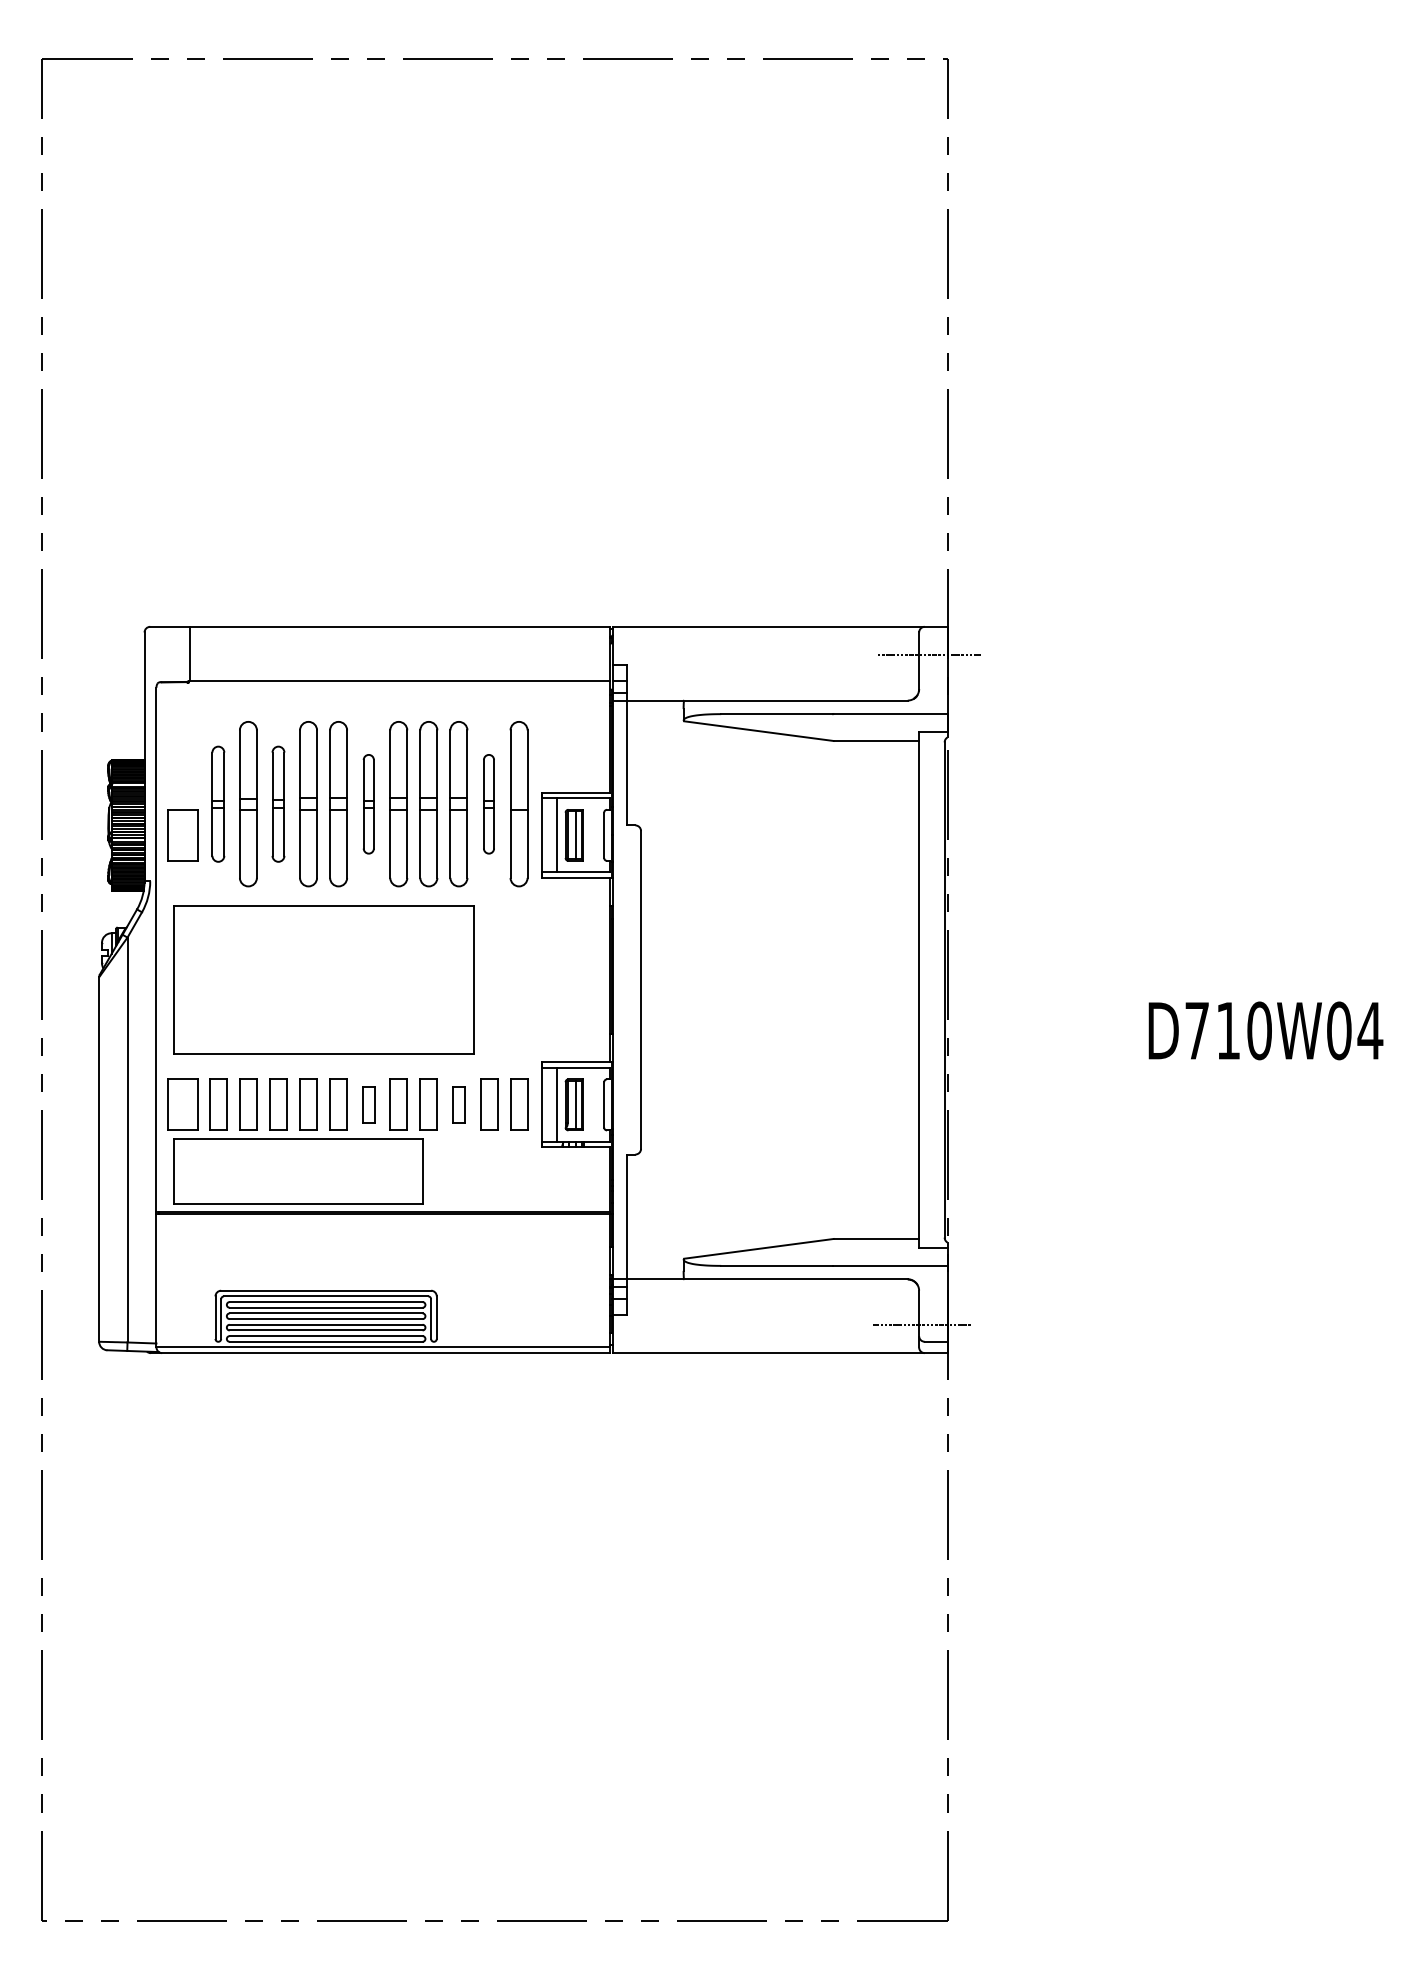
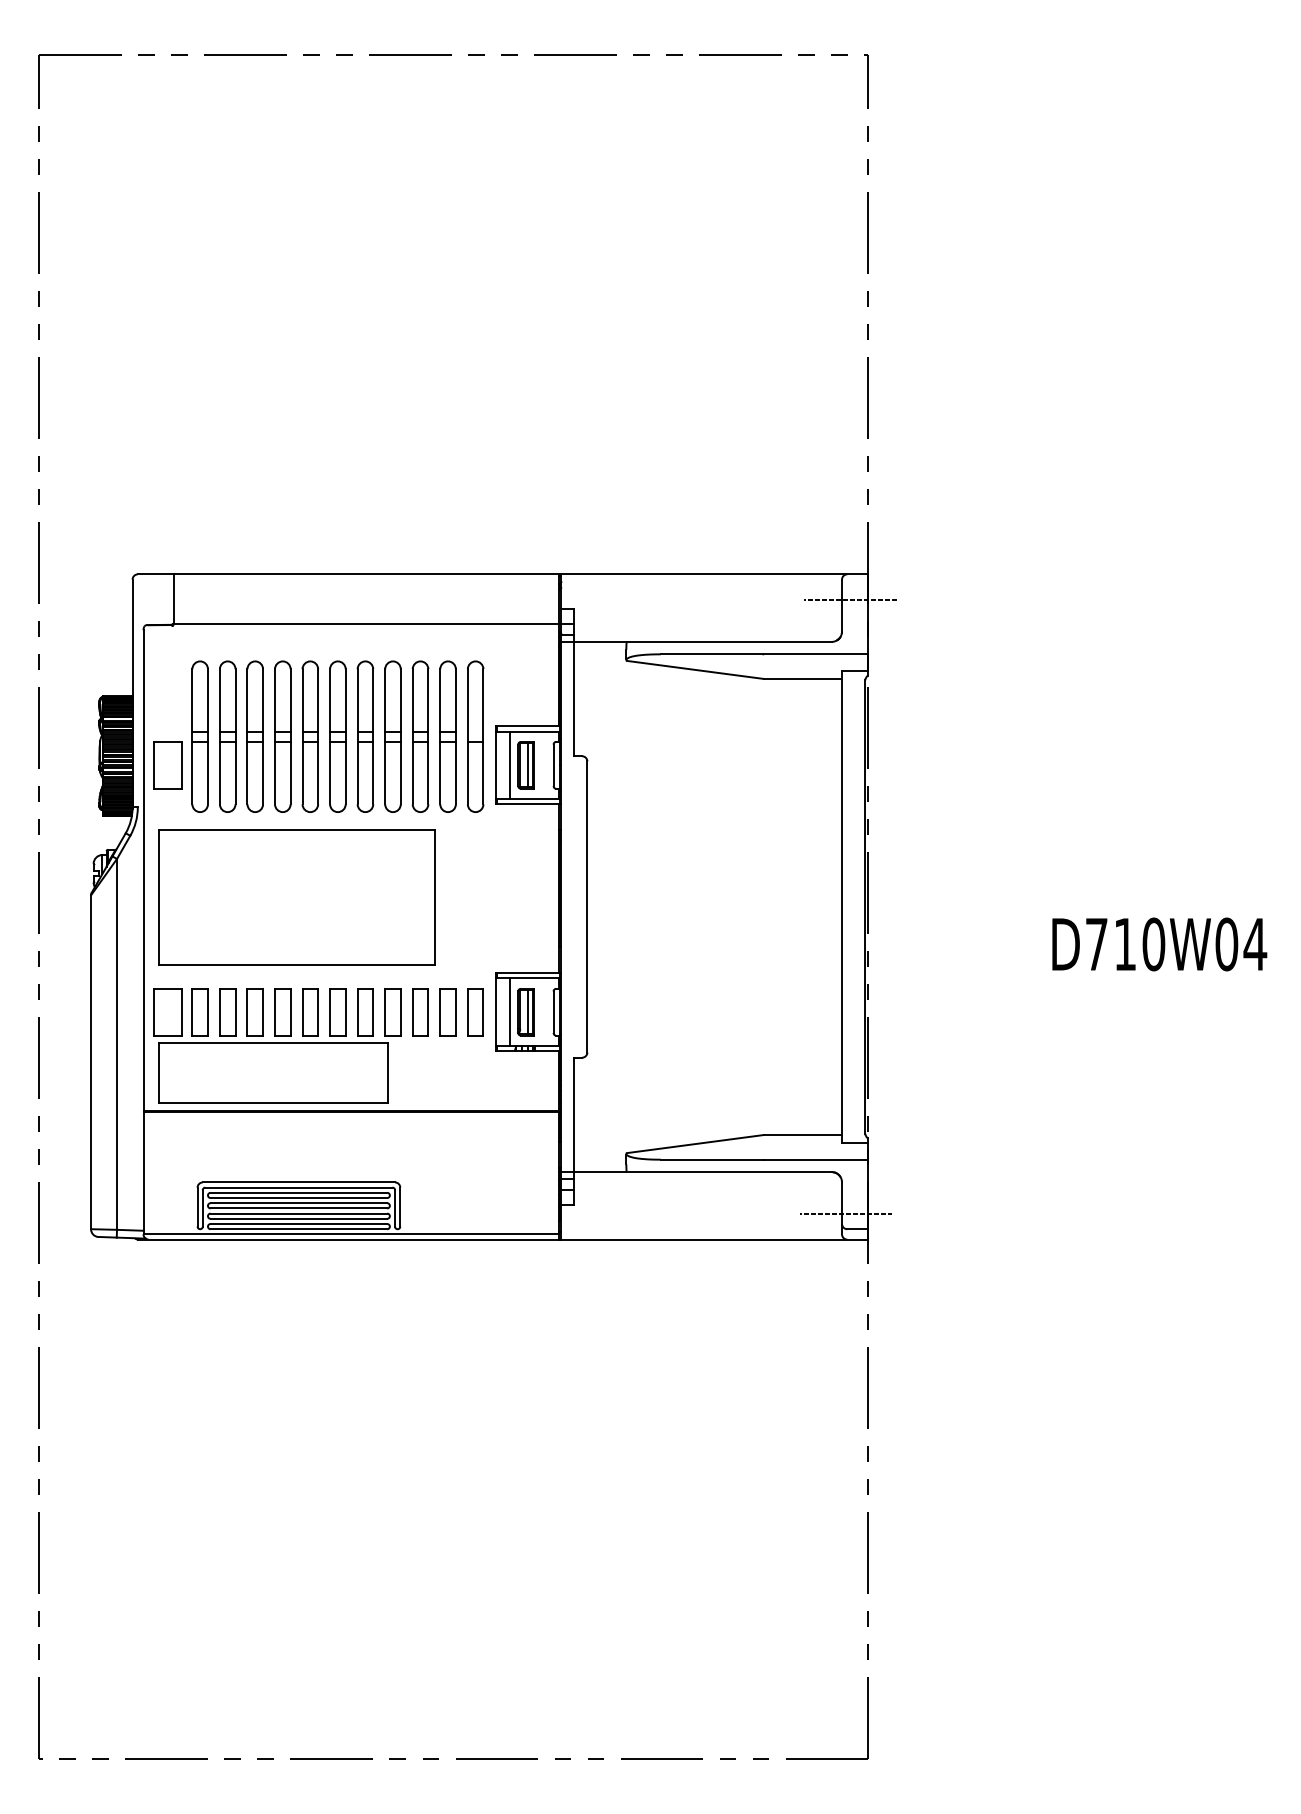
part: (218, 804) -> (200, 737), size x1.43
part: (278, 804) -> (255, 737), size x1.43
part: (368, 804) -> (337, 737), size x1.67
part: (488, 804) -> (447, 737), size x1.67
part: (368, 1104) -> (337, 1011), size x1.43
part: (458, 1104) -> (420, 1011), size x1.43

